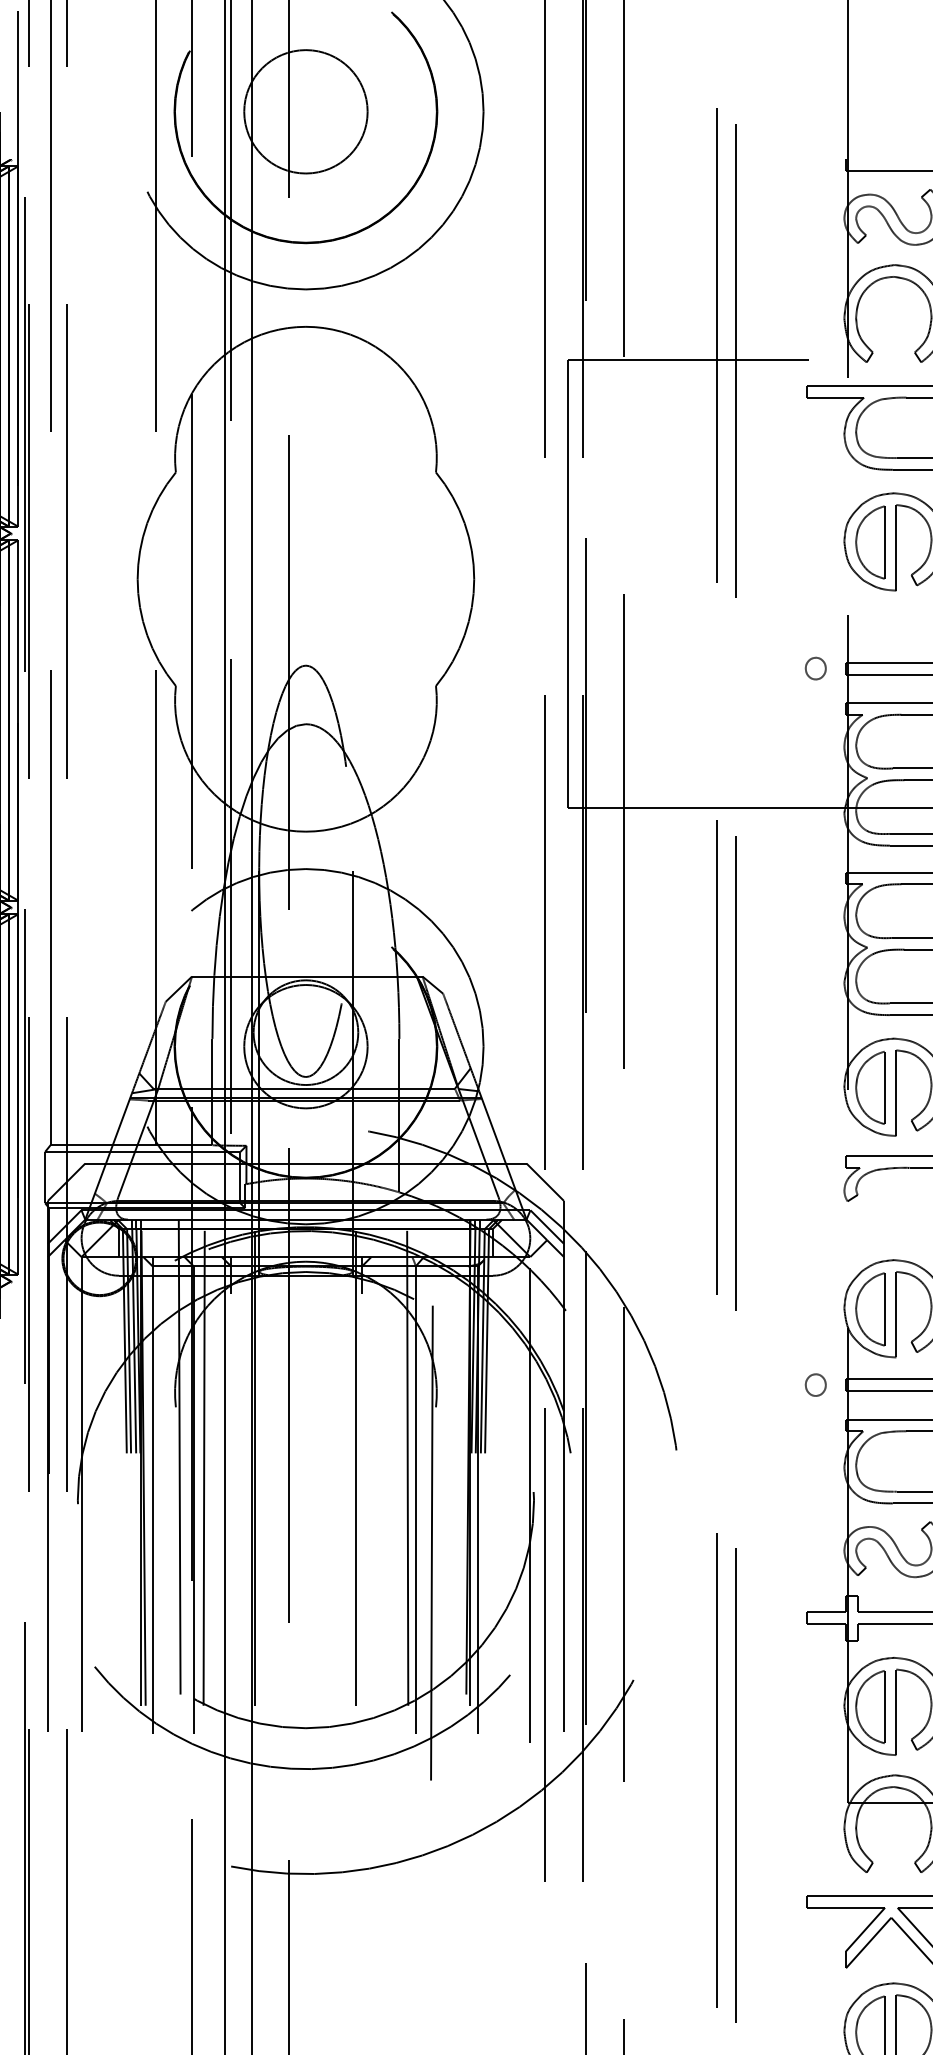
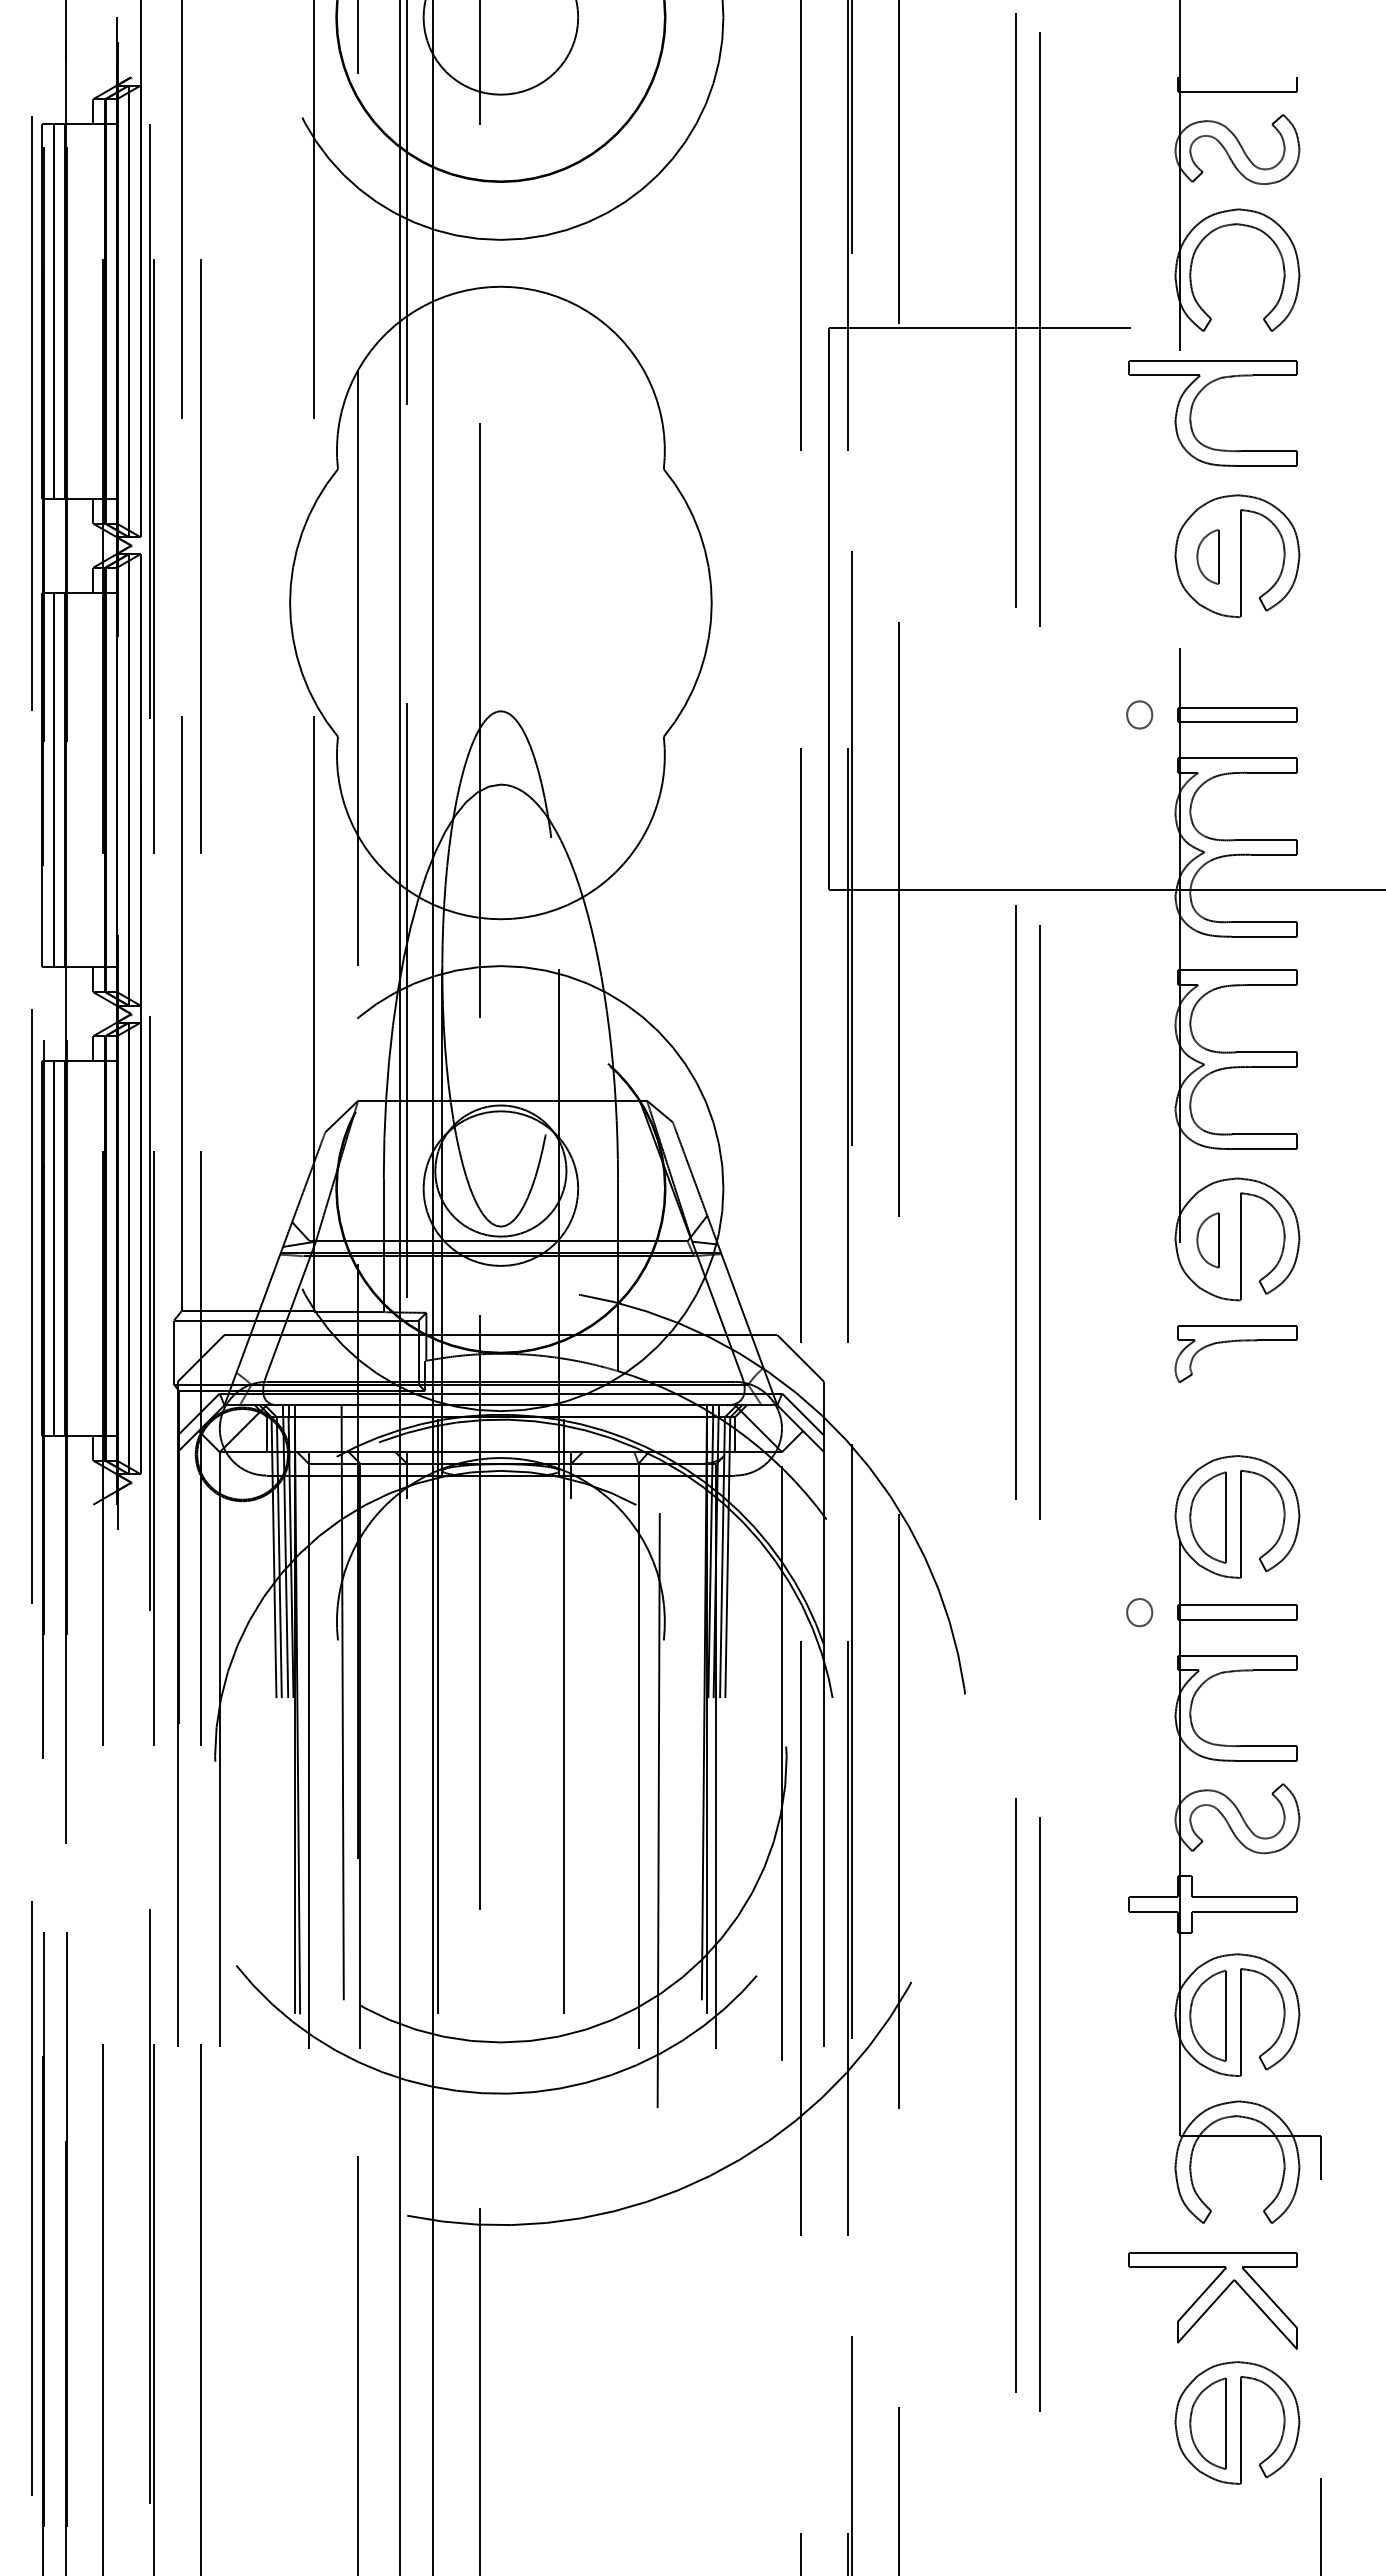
part: (869, 542) -> (1207, 556), size x0.6
part: (869, 1088) -> (1207, 1240), size x0.6
line: (204, 1462) -> (373, 1709), removed
line: (407, 1462) -> (628, 1709), removed

